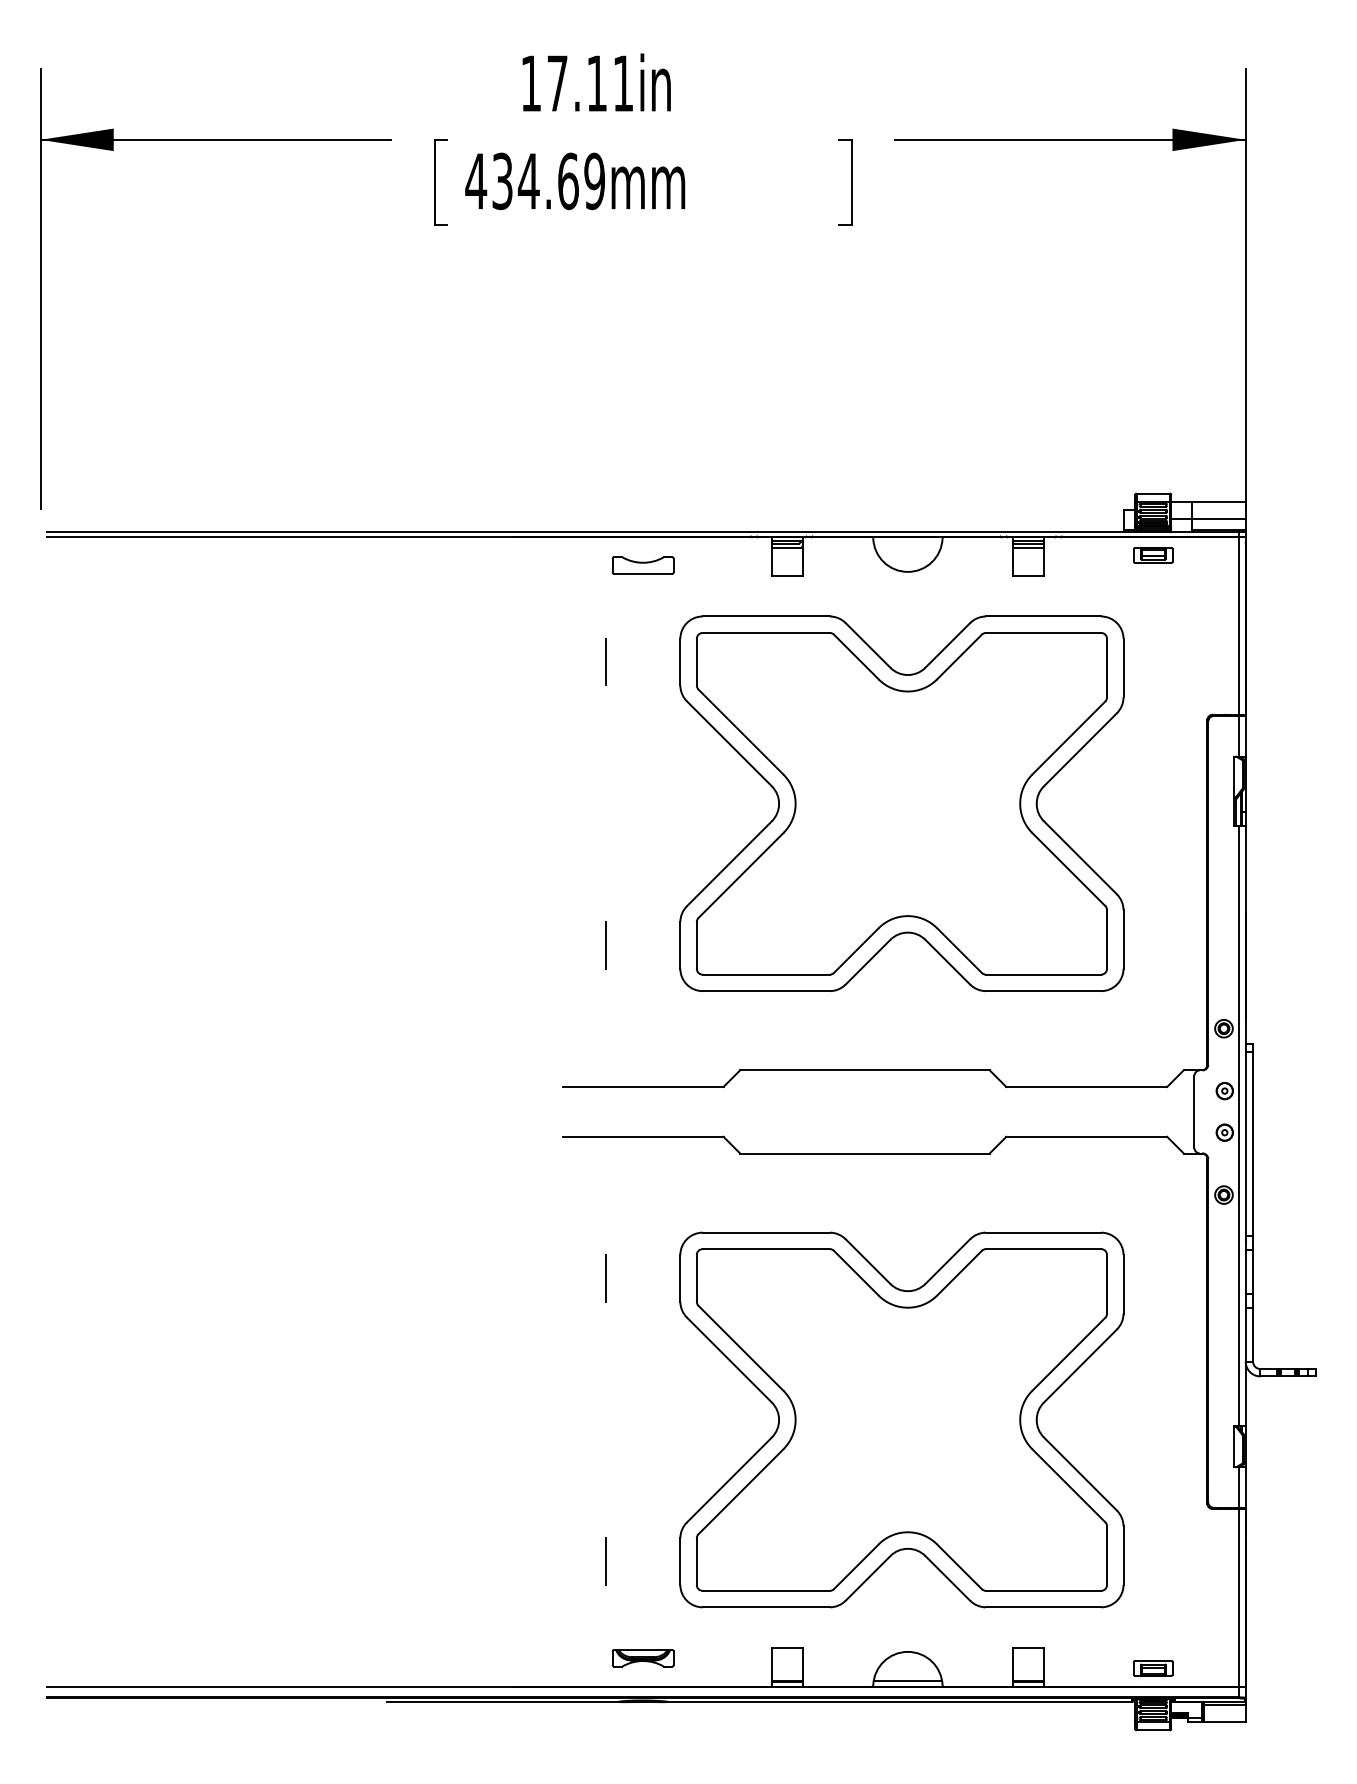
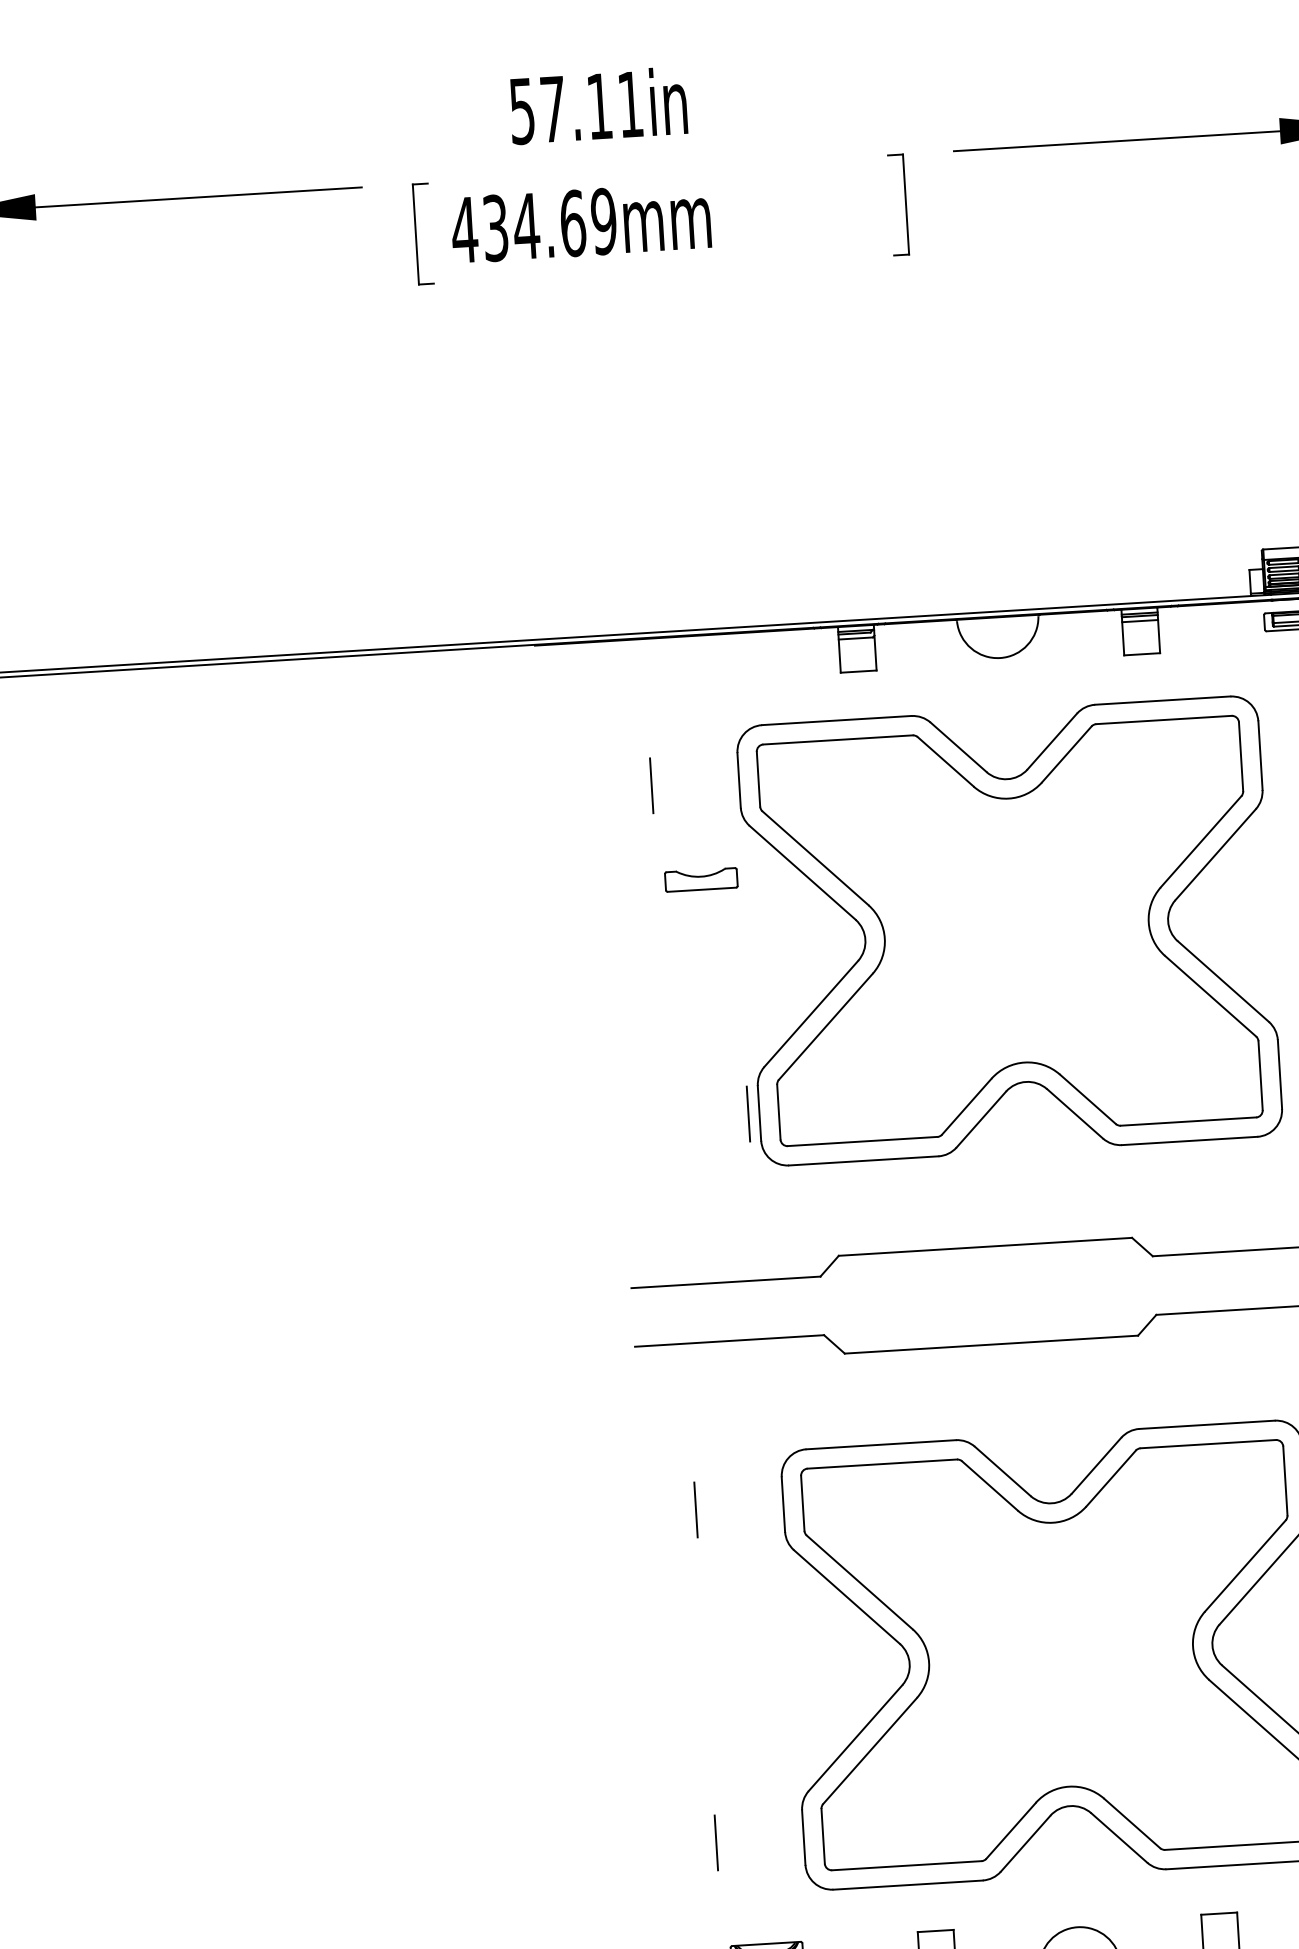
text: (530, 83) -> (521, 111), 17.11in -> 57.11in
part: (642, 565) -> (700, 879), moved
line: (605, 945) -> (747, 1114), moved

